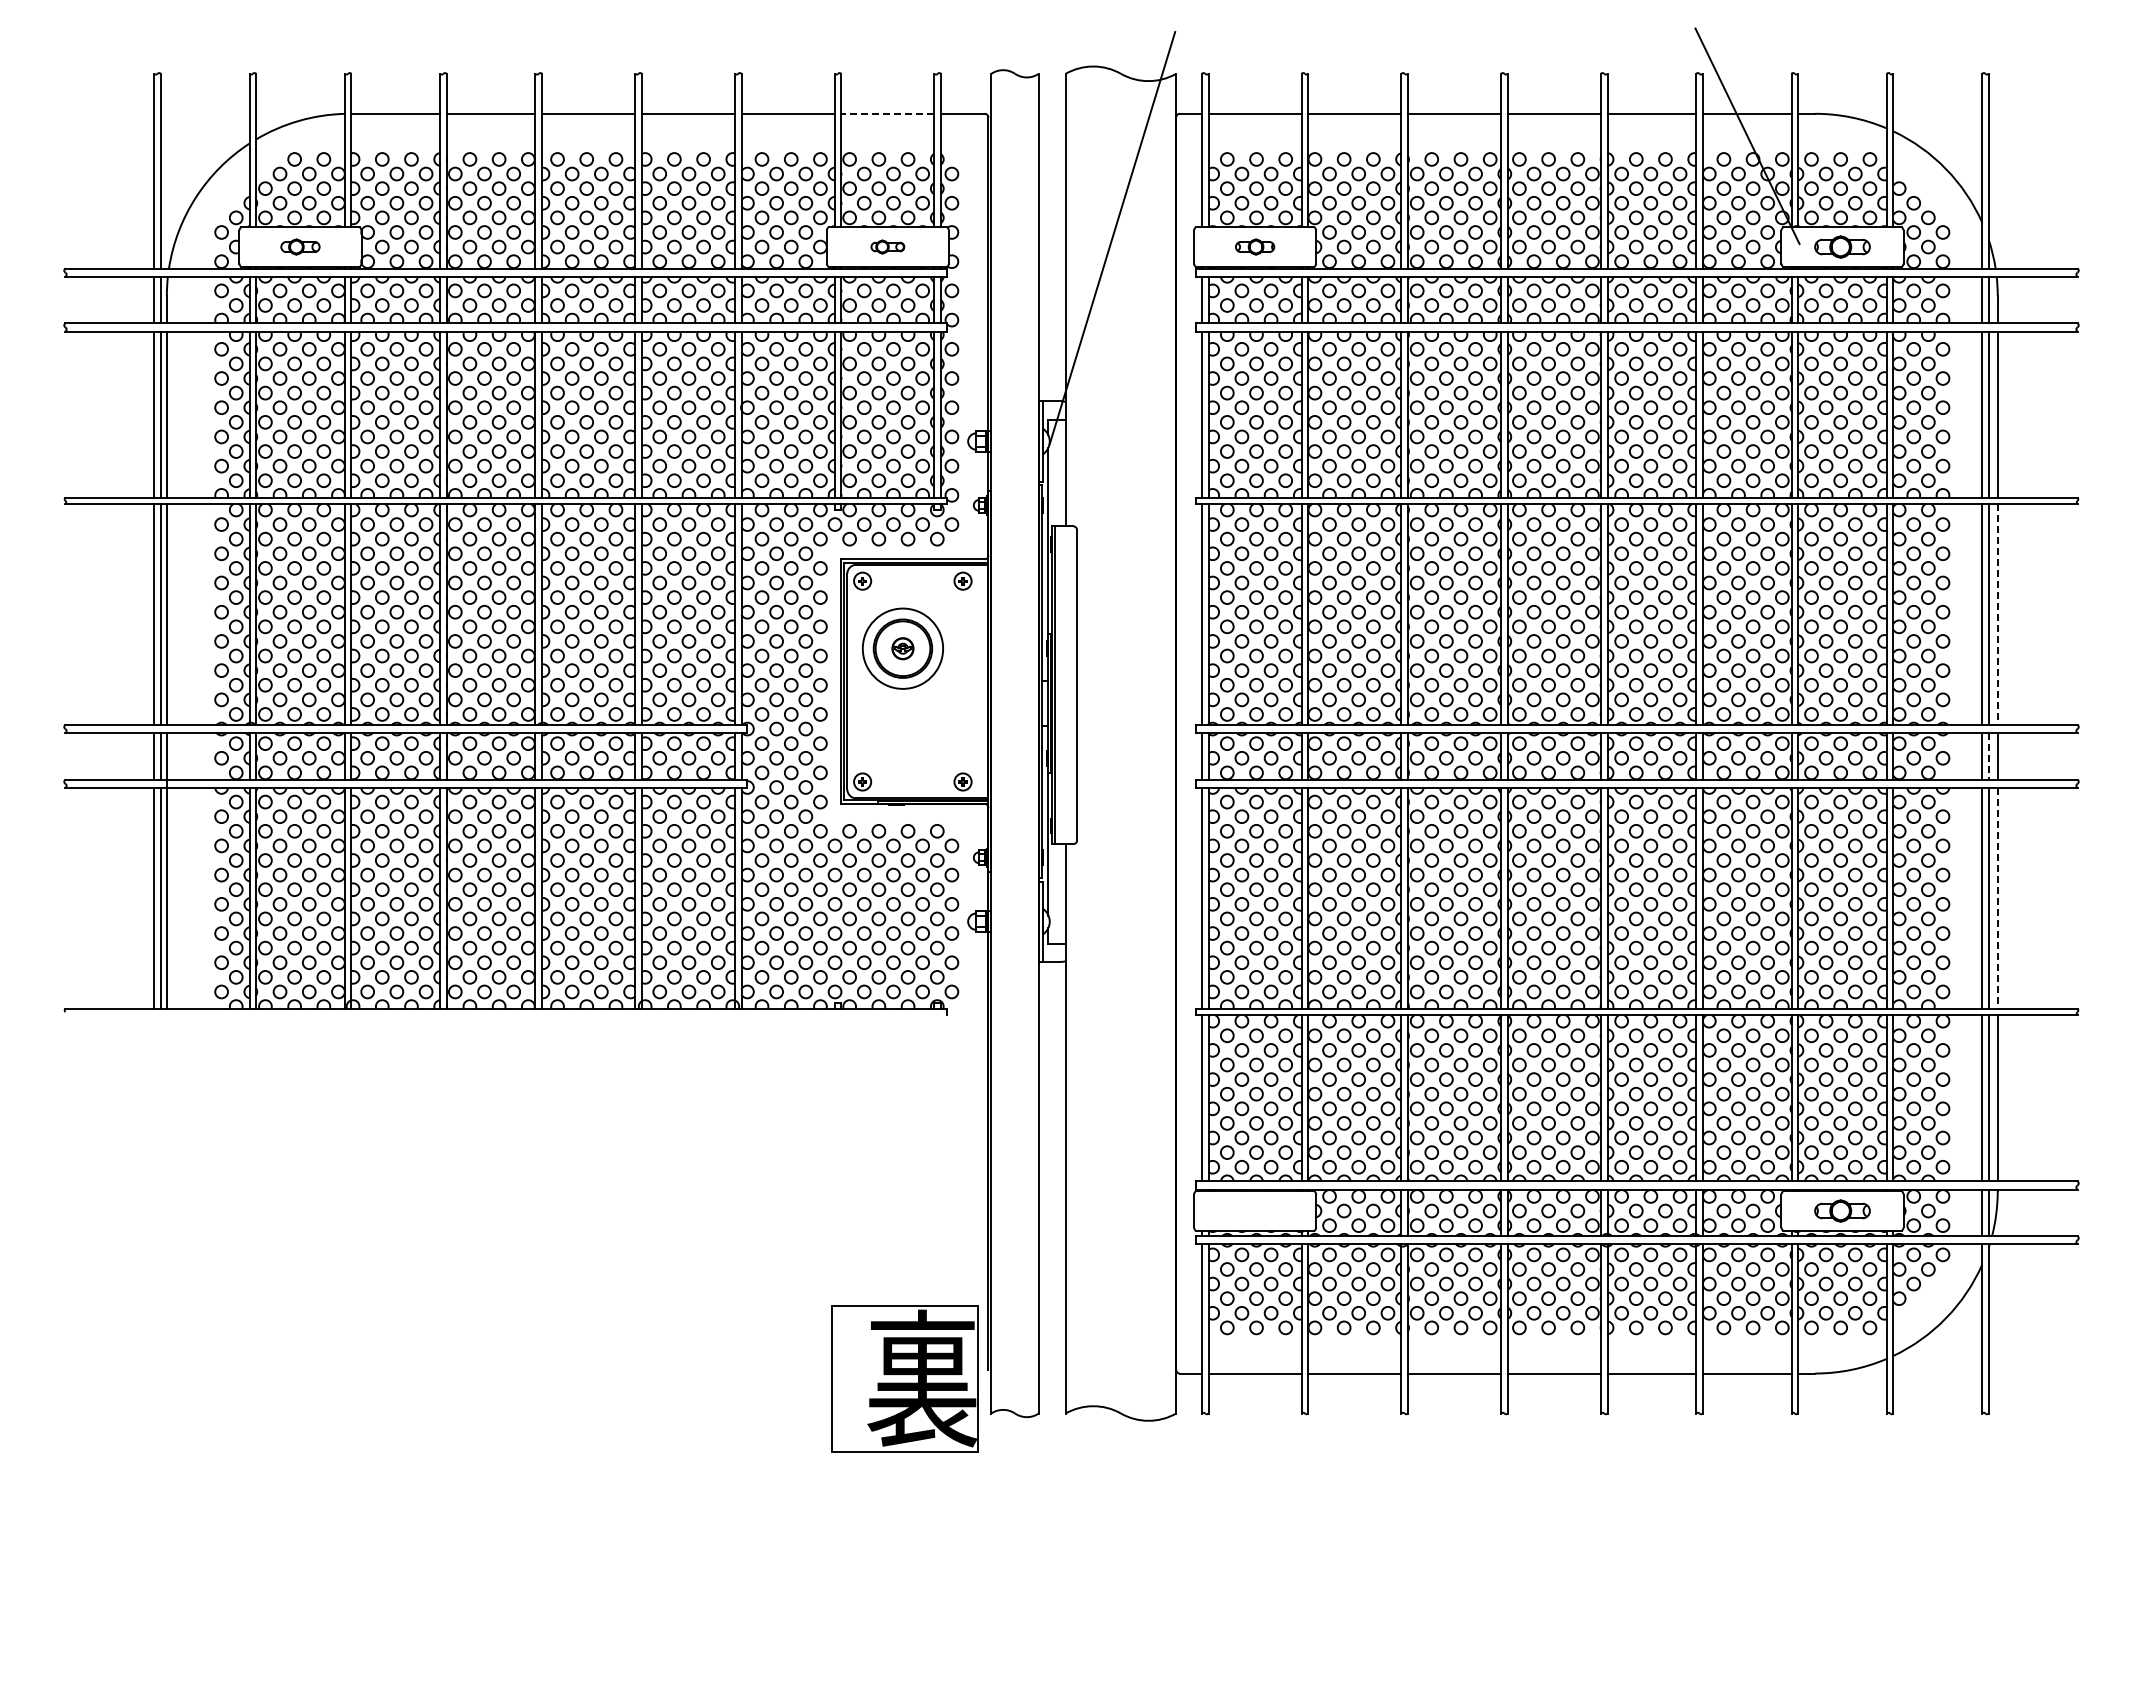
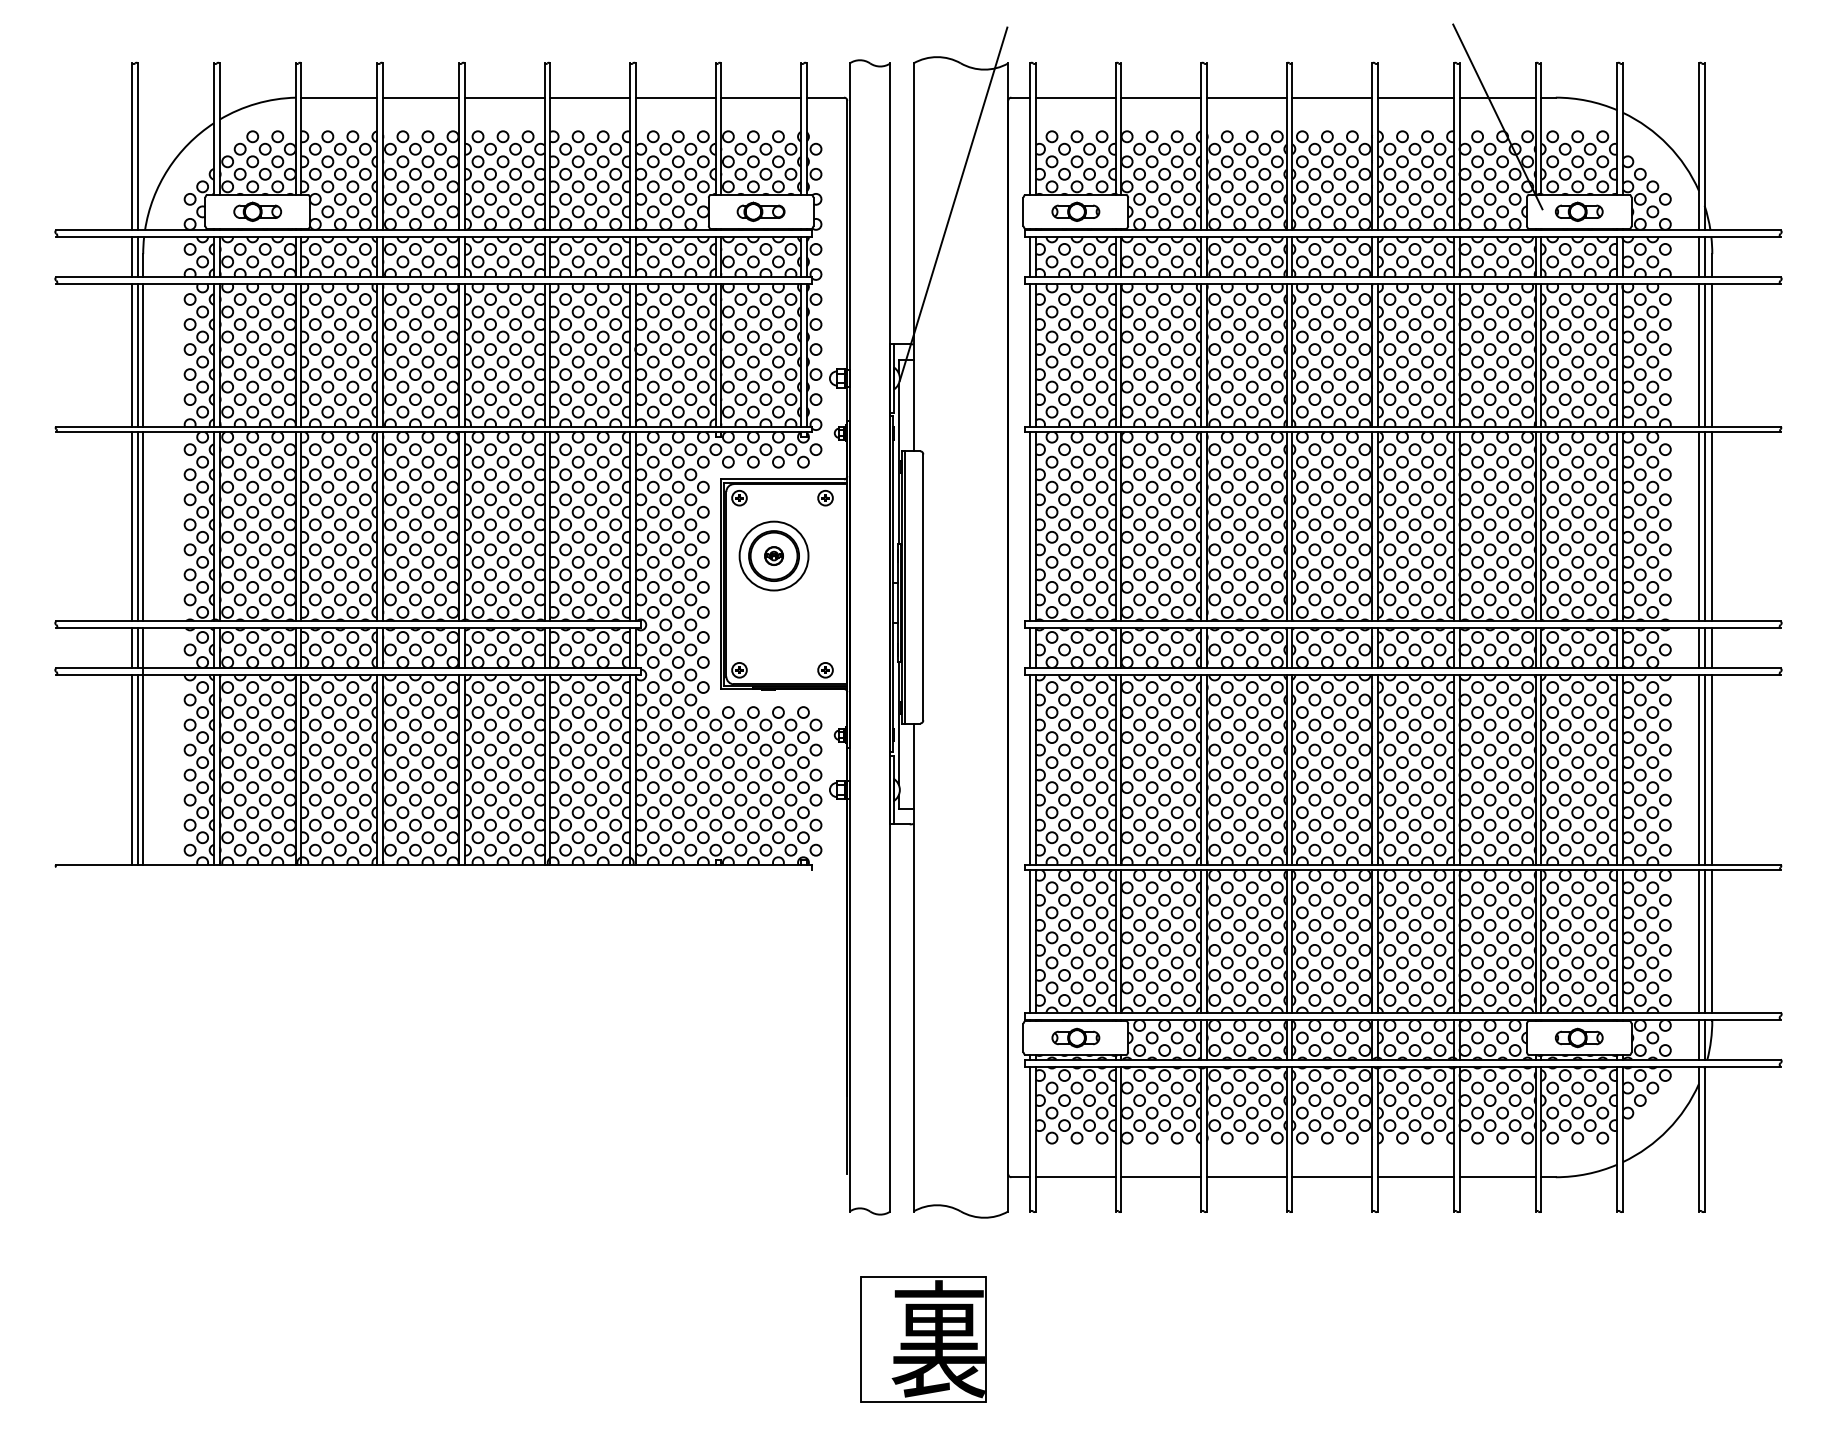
line: (887, 113) -> (760, 97), dashed -> solid
part: (300, 246) -> (257, 211), size x1.43
part: (887, 246) -> (760, 211), size x1.67
part: (1254, 246) -> (1075, 211), size x1.43
line: (1997, 615) -> (1712, 527), dashed -> solid
line: (1988, 756) -> (1704, 648), dashed -> solid
line: (1997, 898) -> (1712, 770), dashed -> solid
part: (1254, 1210) -> (1075, 1037), added
part: (904, 1378) -> (923, 1339), moved

